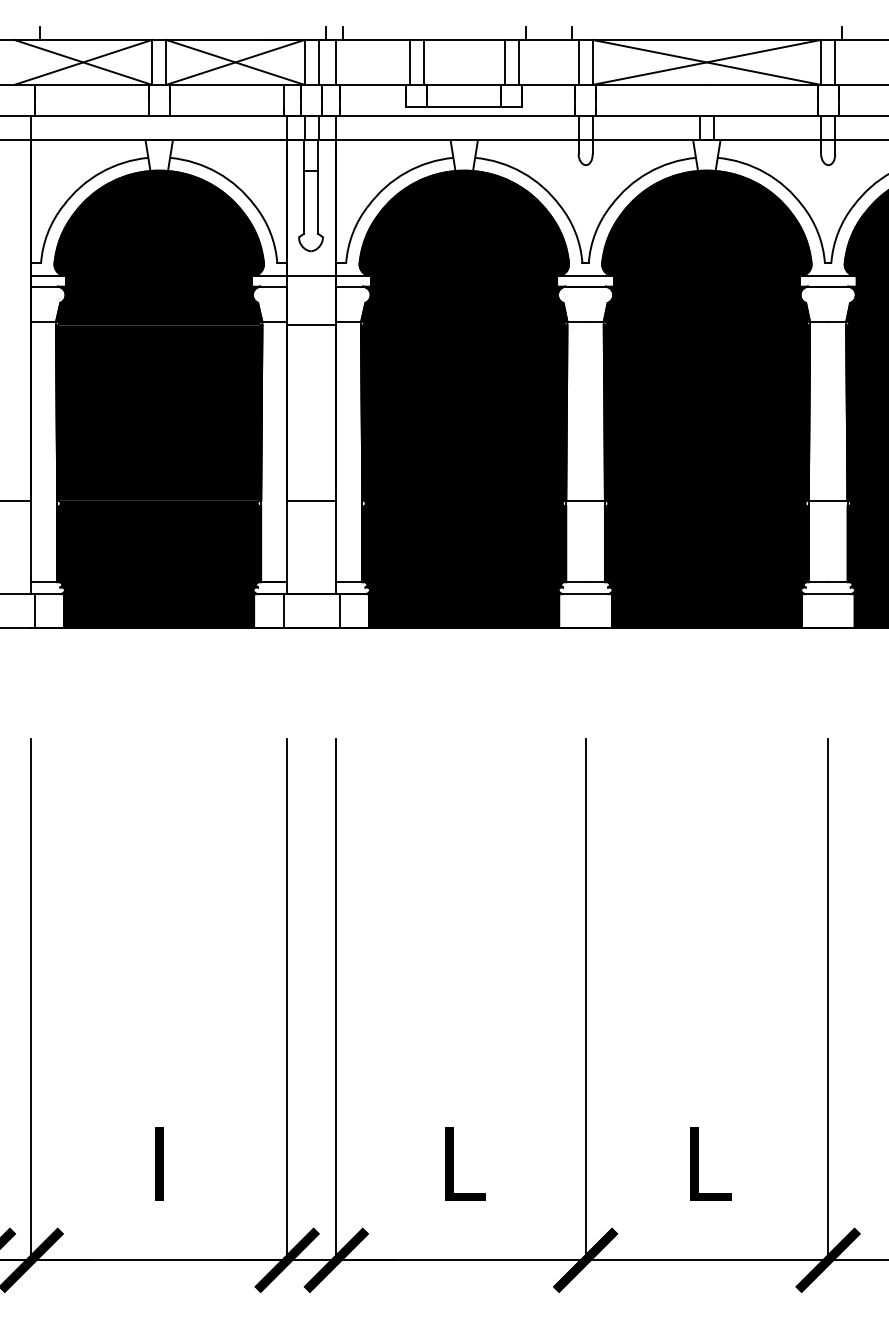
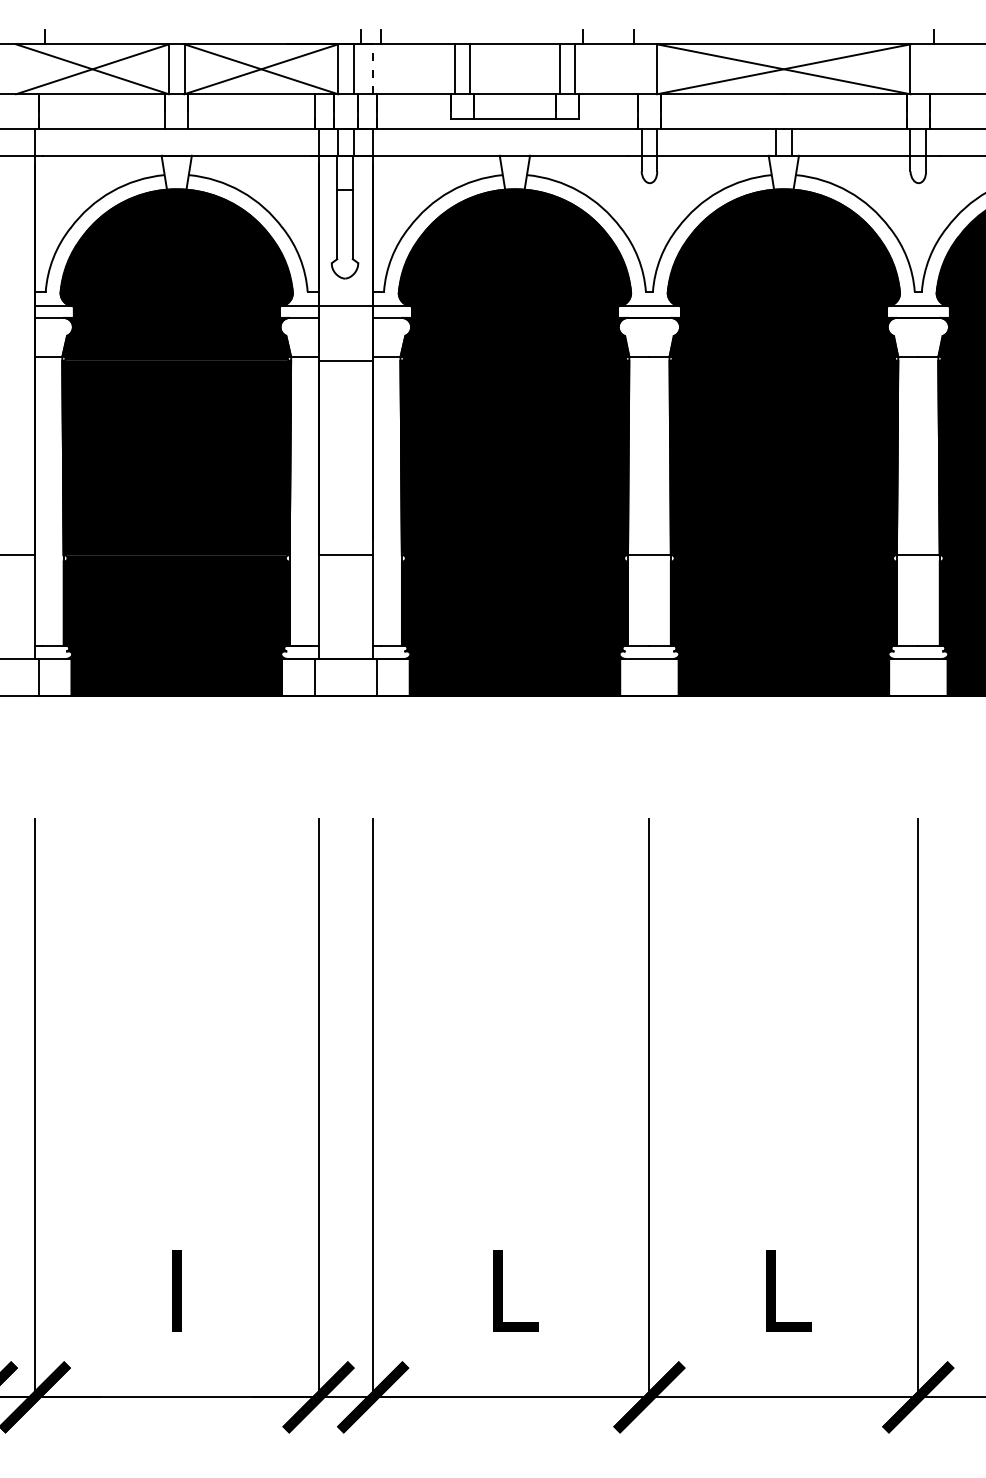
line: (336, 62) -> (373, 69), solid -> dashed
line: (578, 62) -> (641, 69), removed
line: (835, 62) -> (926, 69), removed

